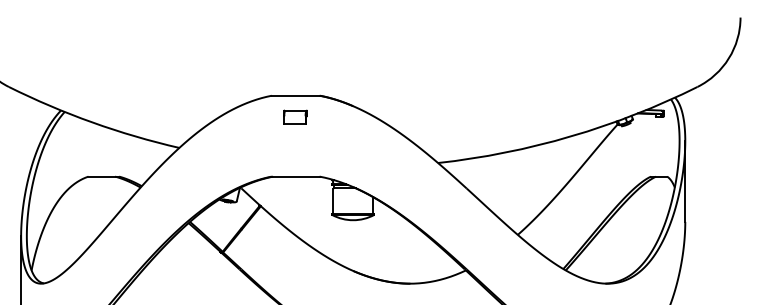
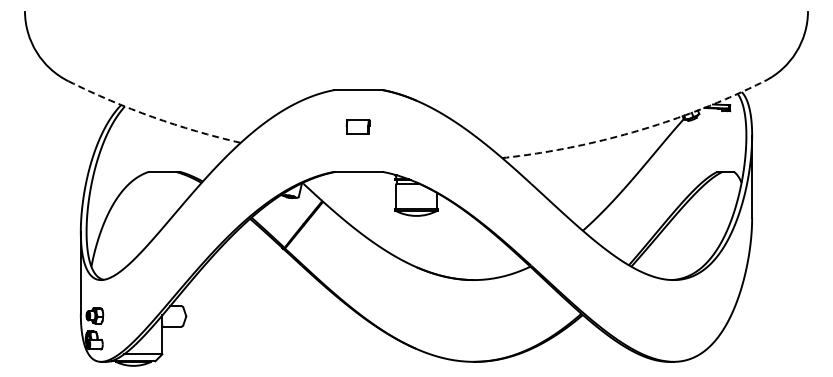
part: (294, 116) -> (357, 126), moved
arc: (92, 122) -> (152, 117), solid -> dashed
arc: (570, 136) -> (636, 131), solid -> dashed

